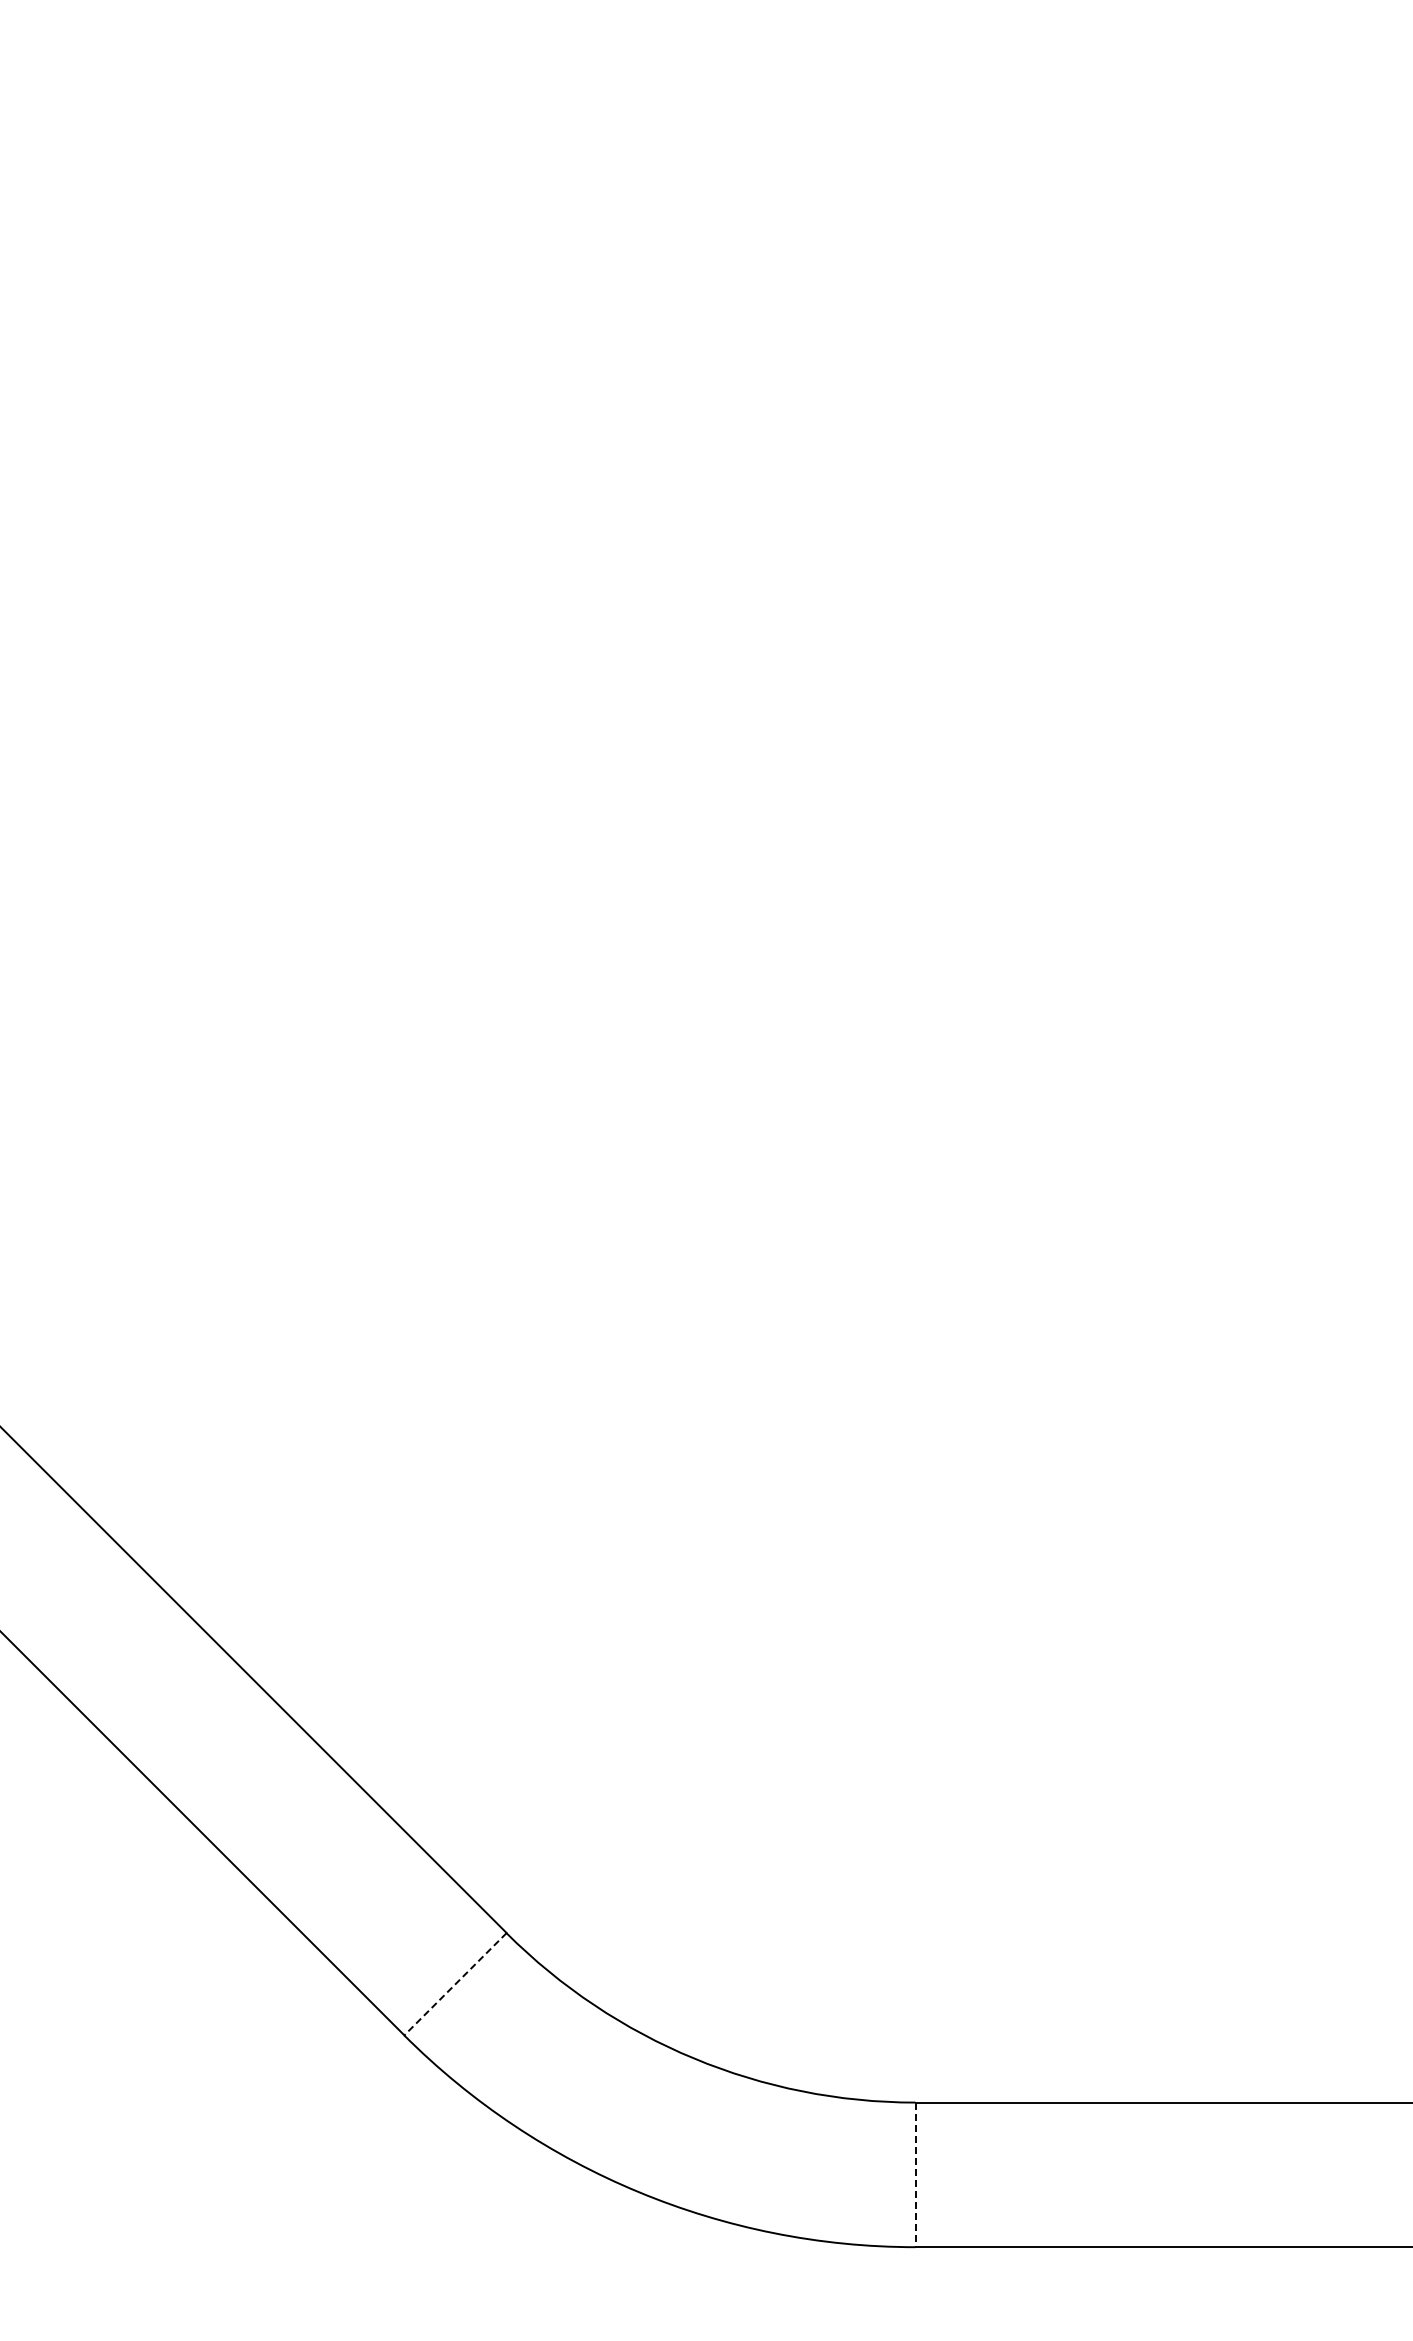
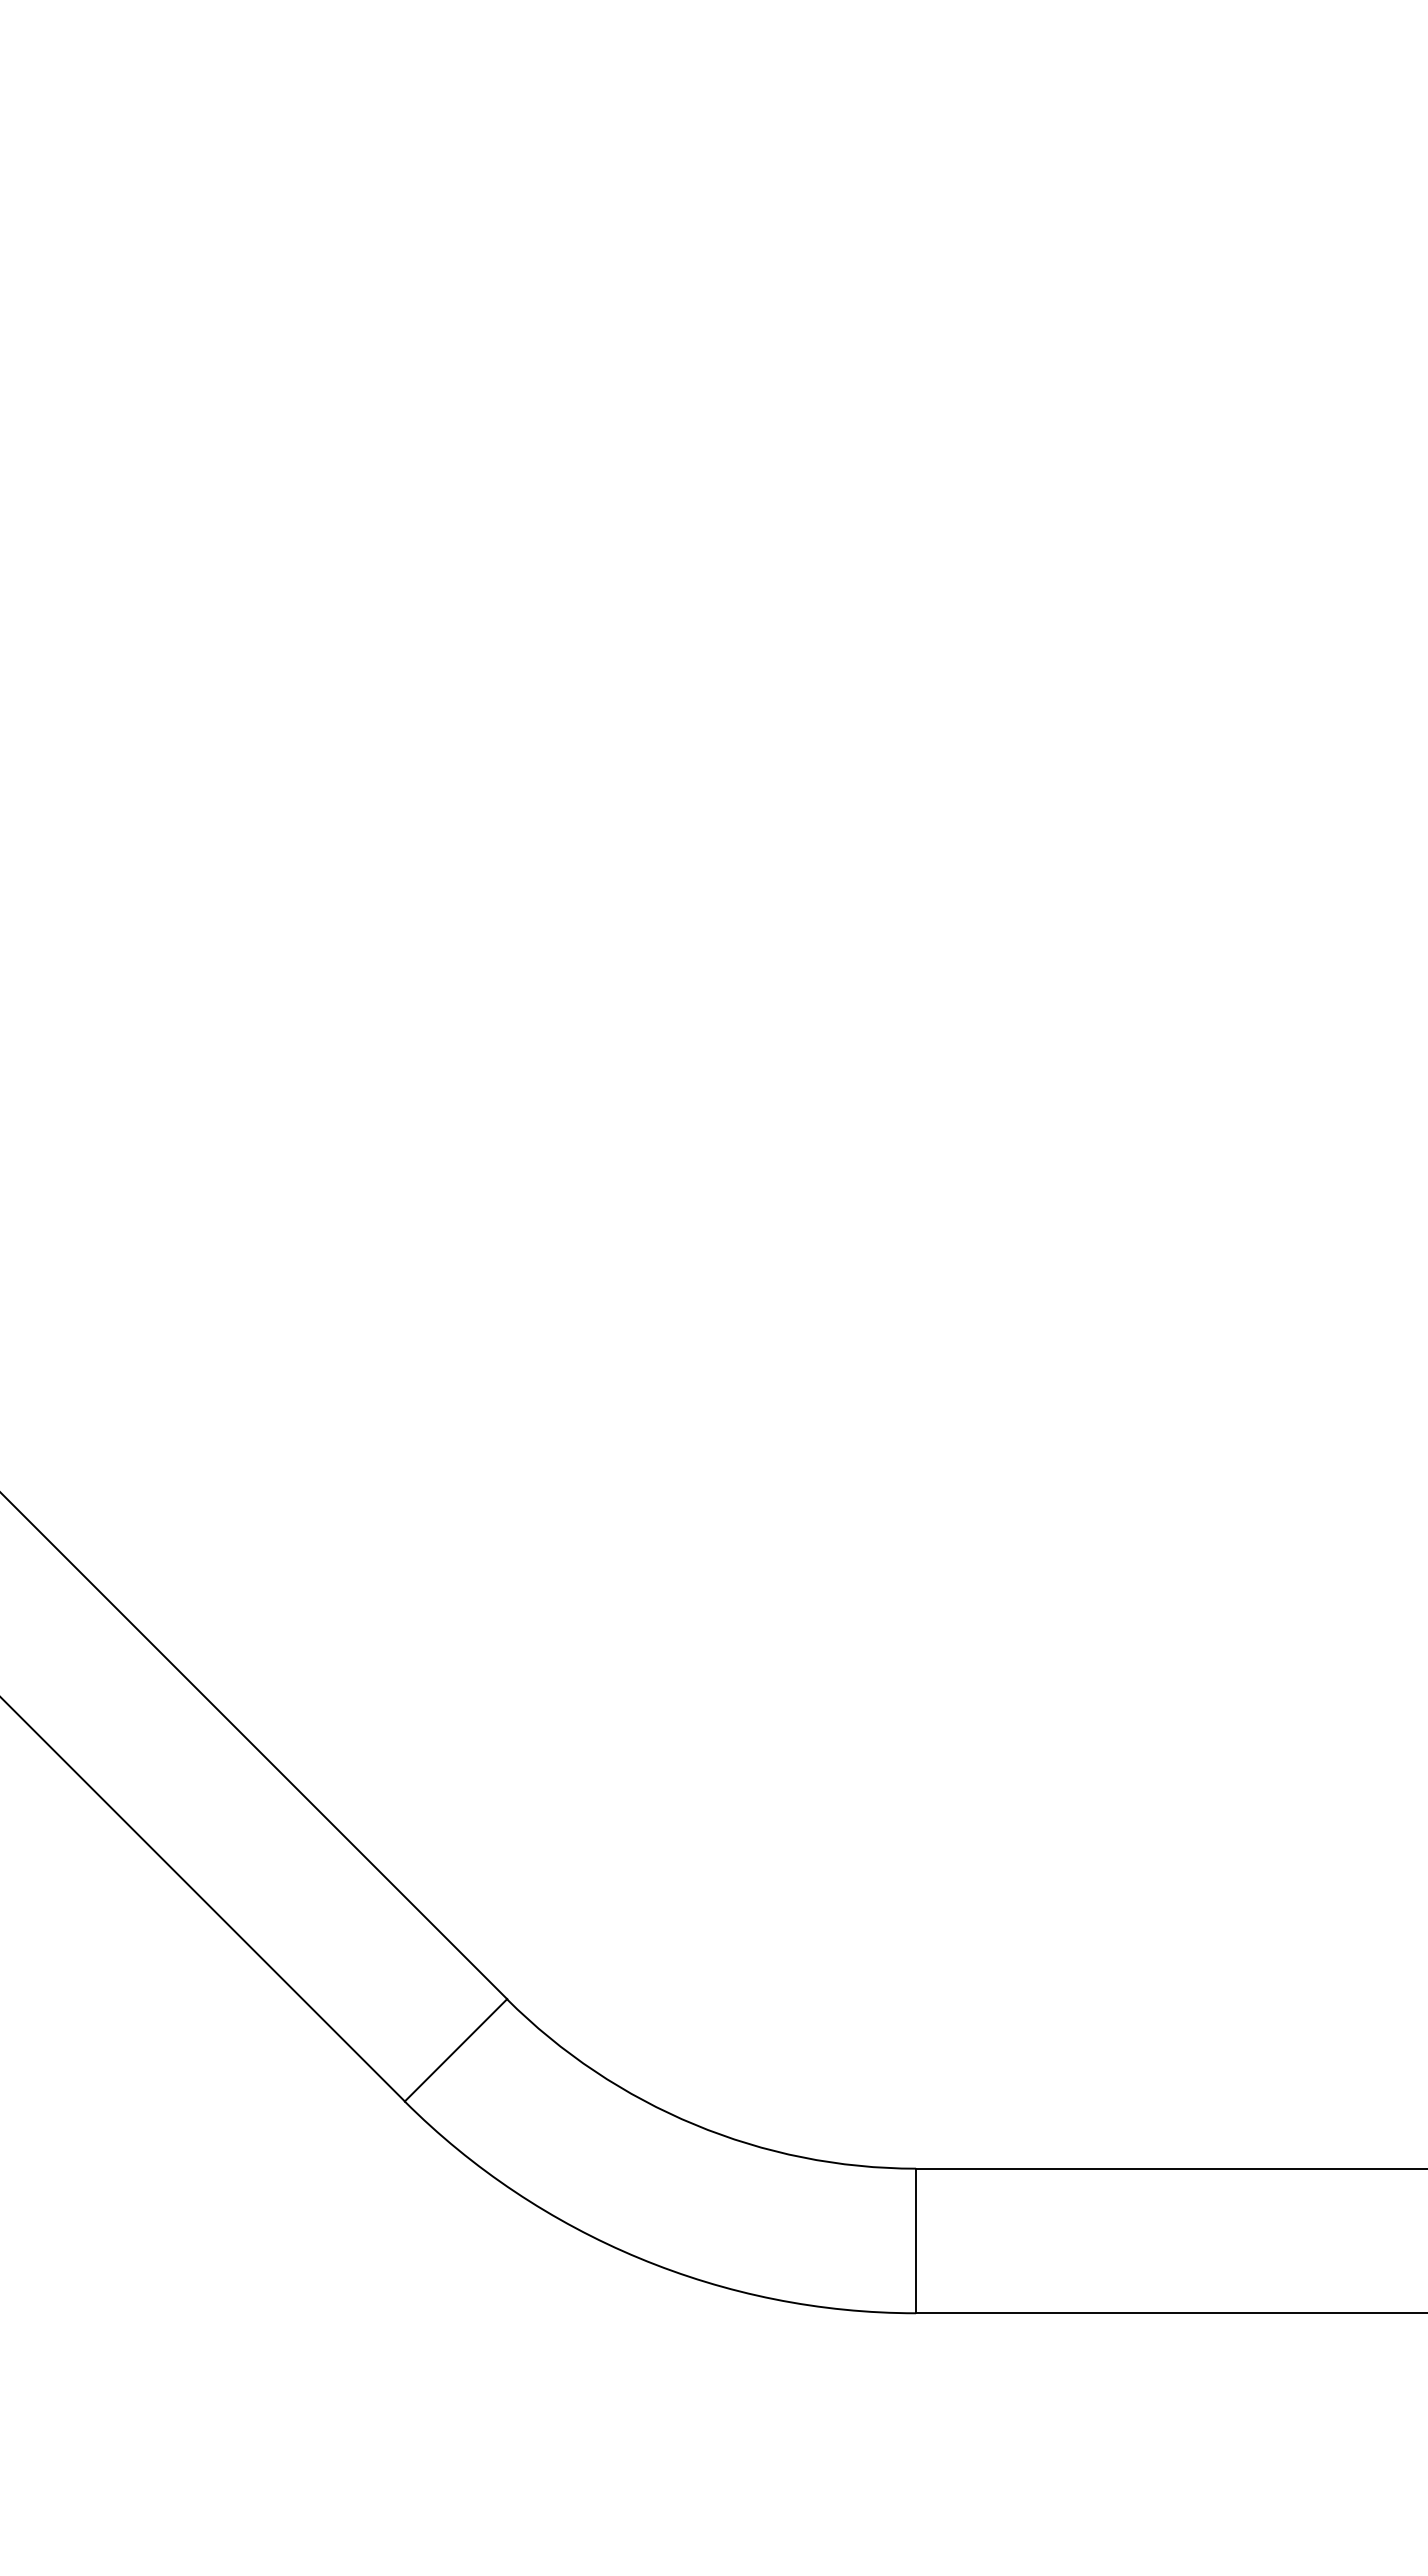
line: (454, 1984) -> (455, 2050), dashed -> solid
line: (915, 2175) -> (916, 2241), dashed -> solid

